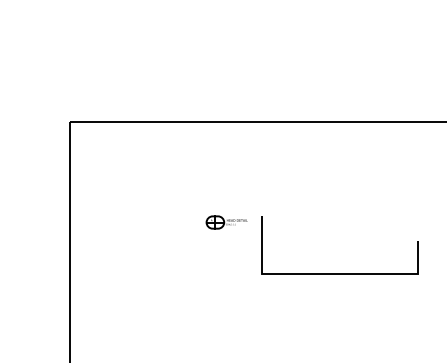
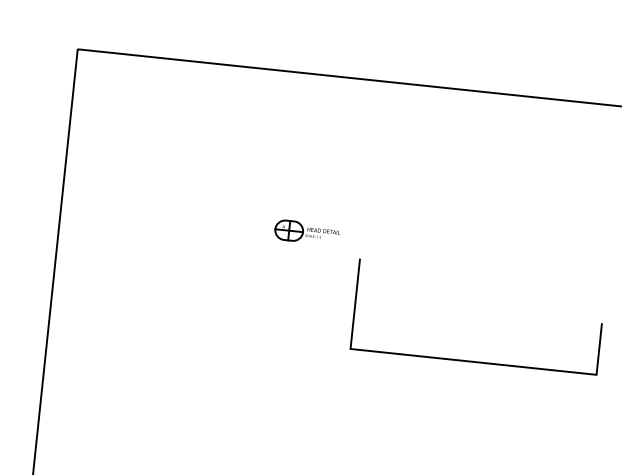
line: (339, 273) -> (472, 361), moved

